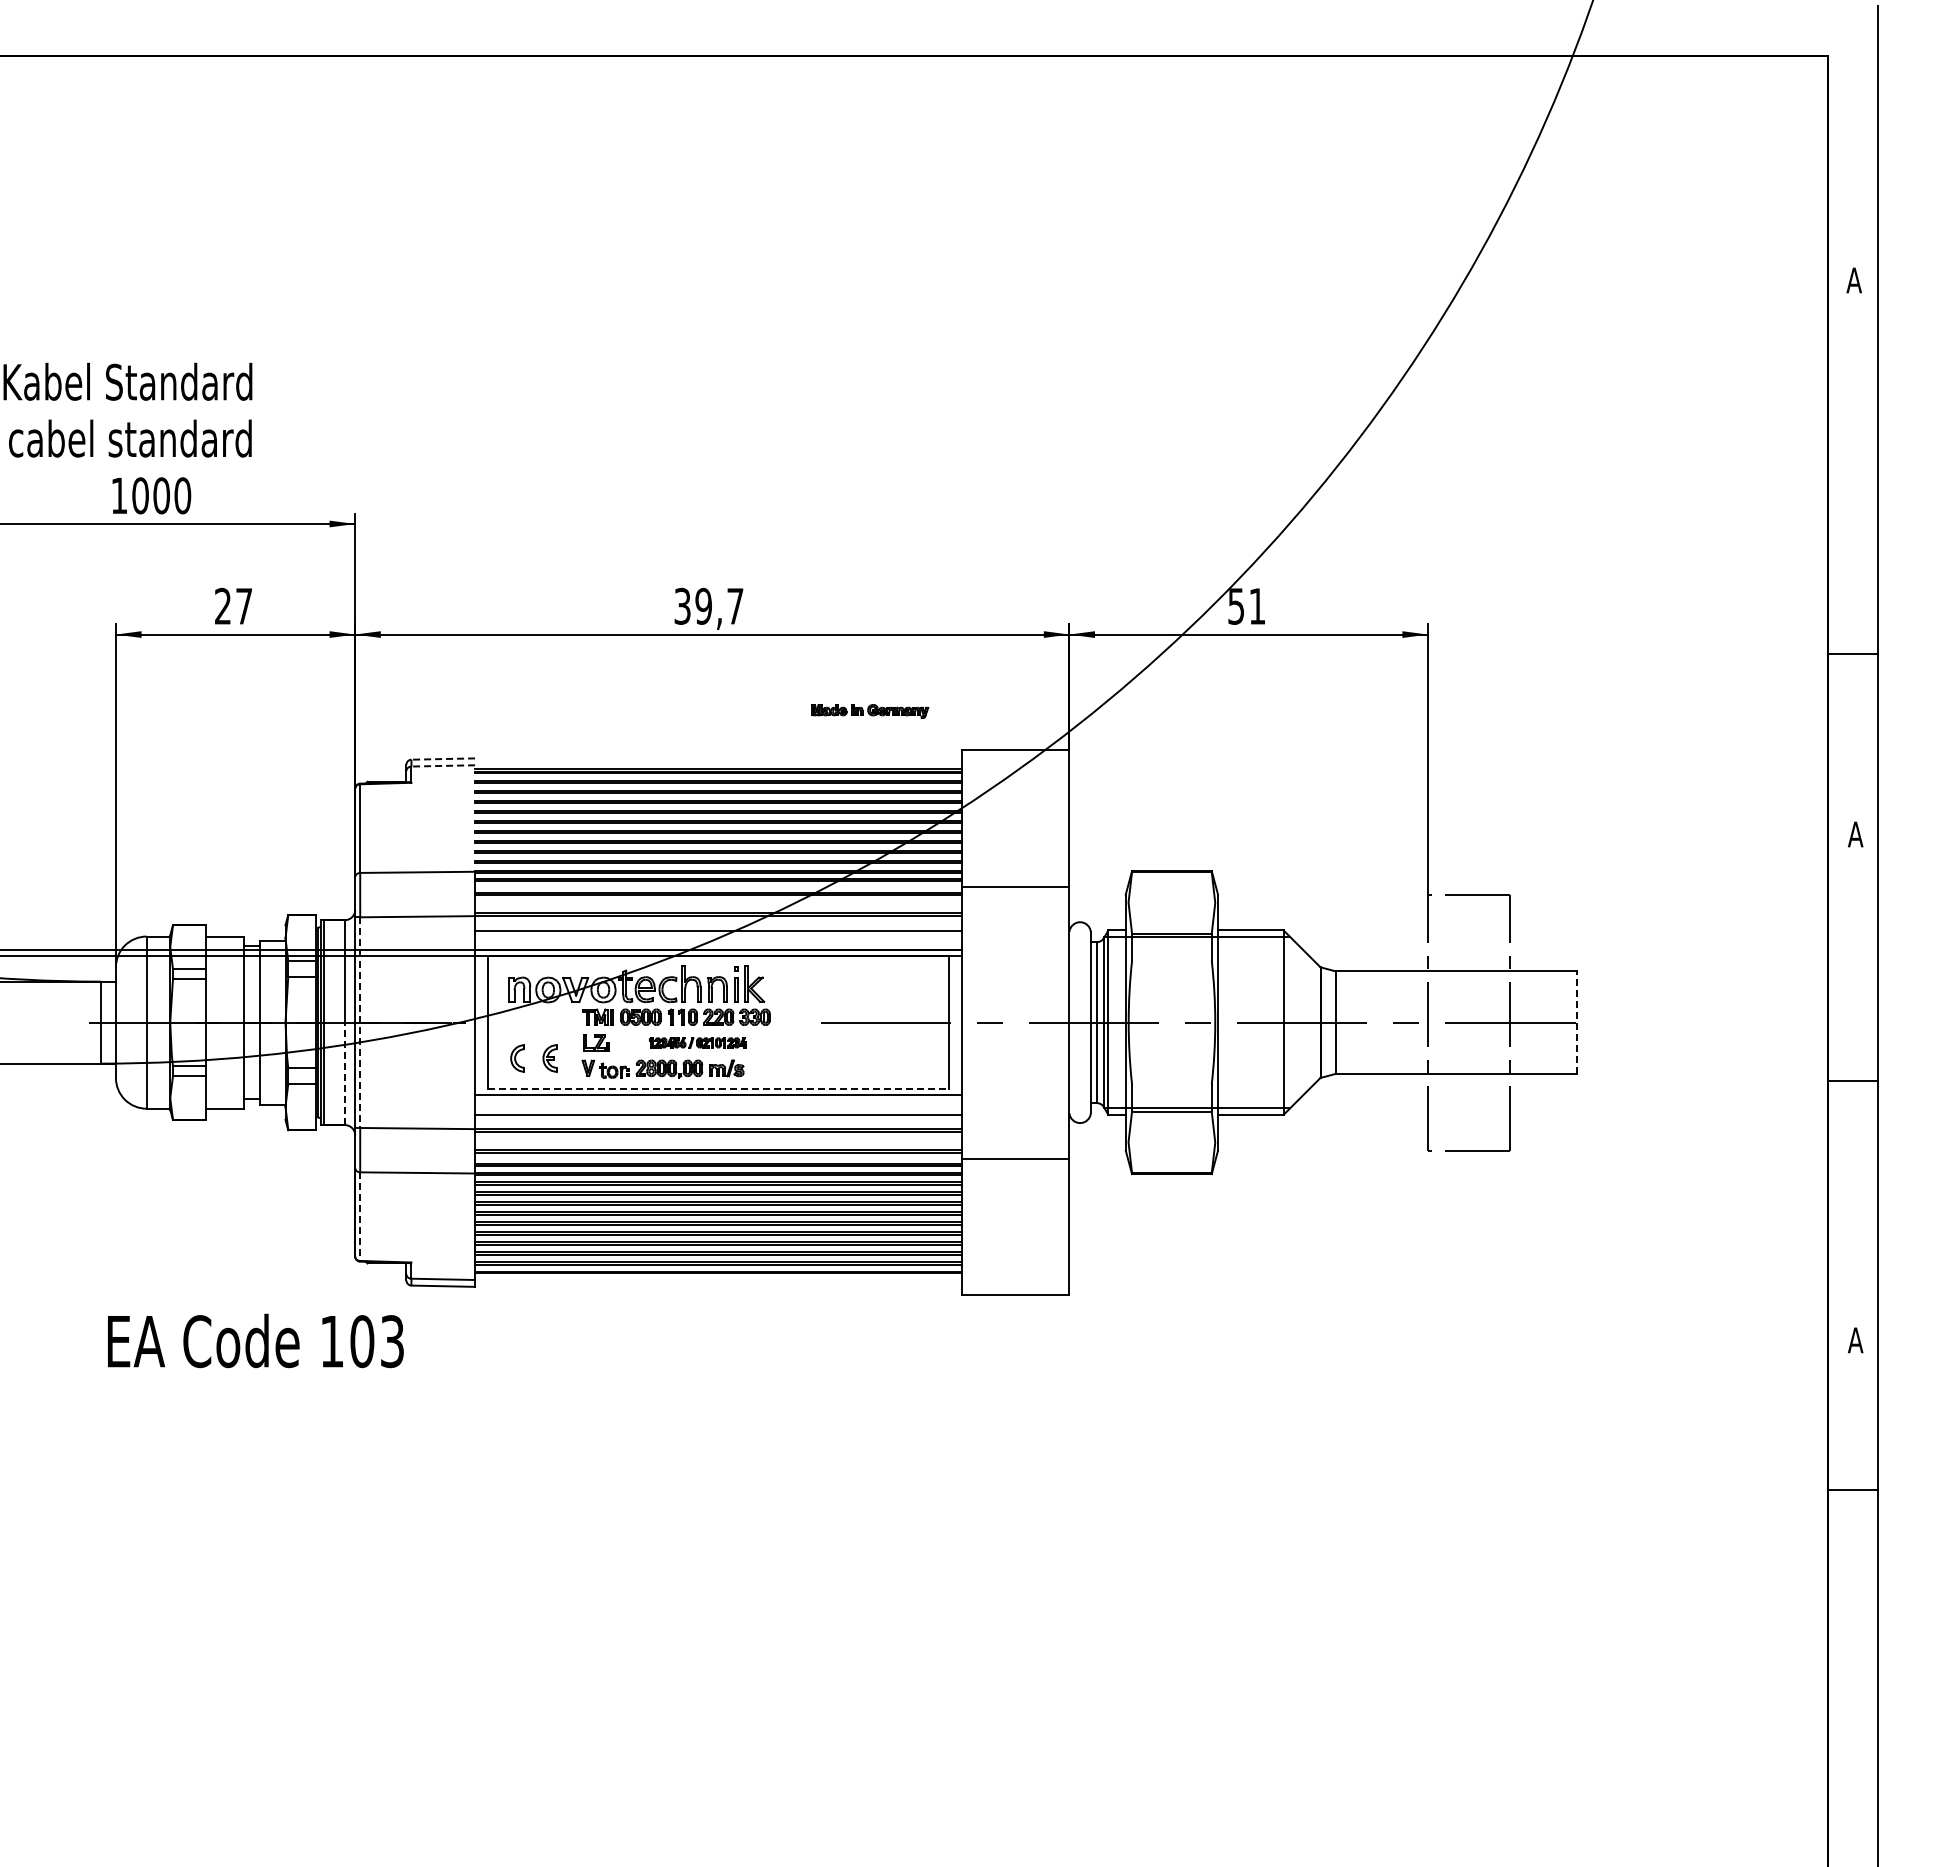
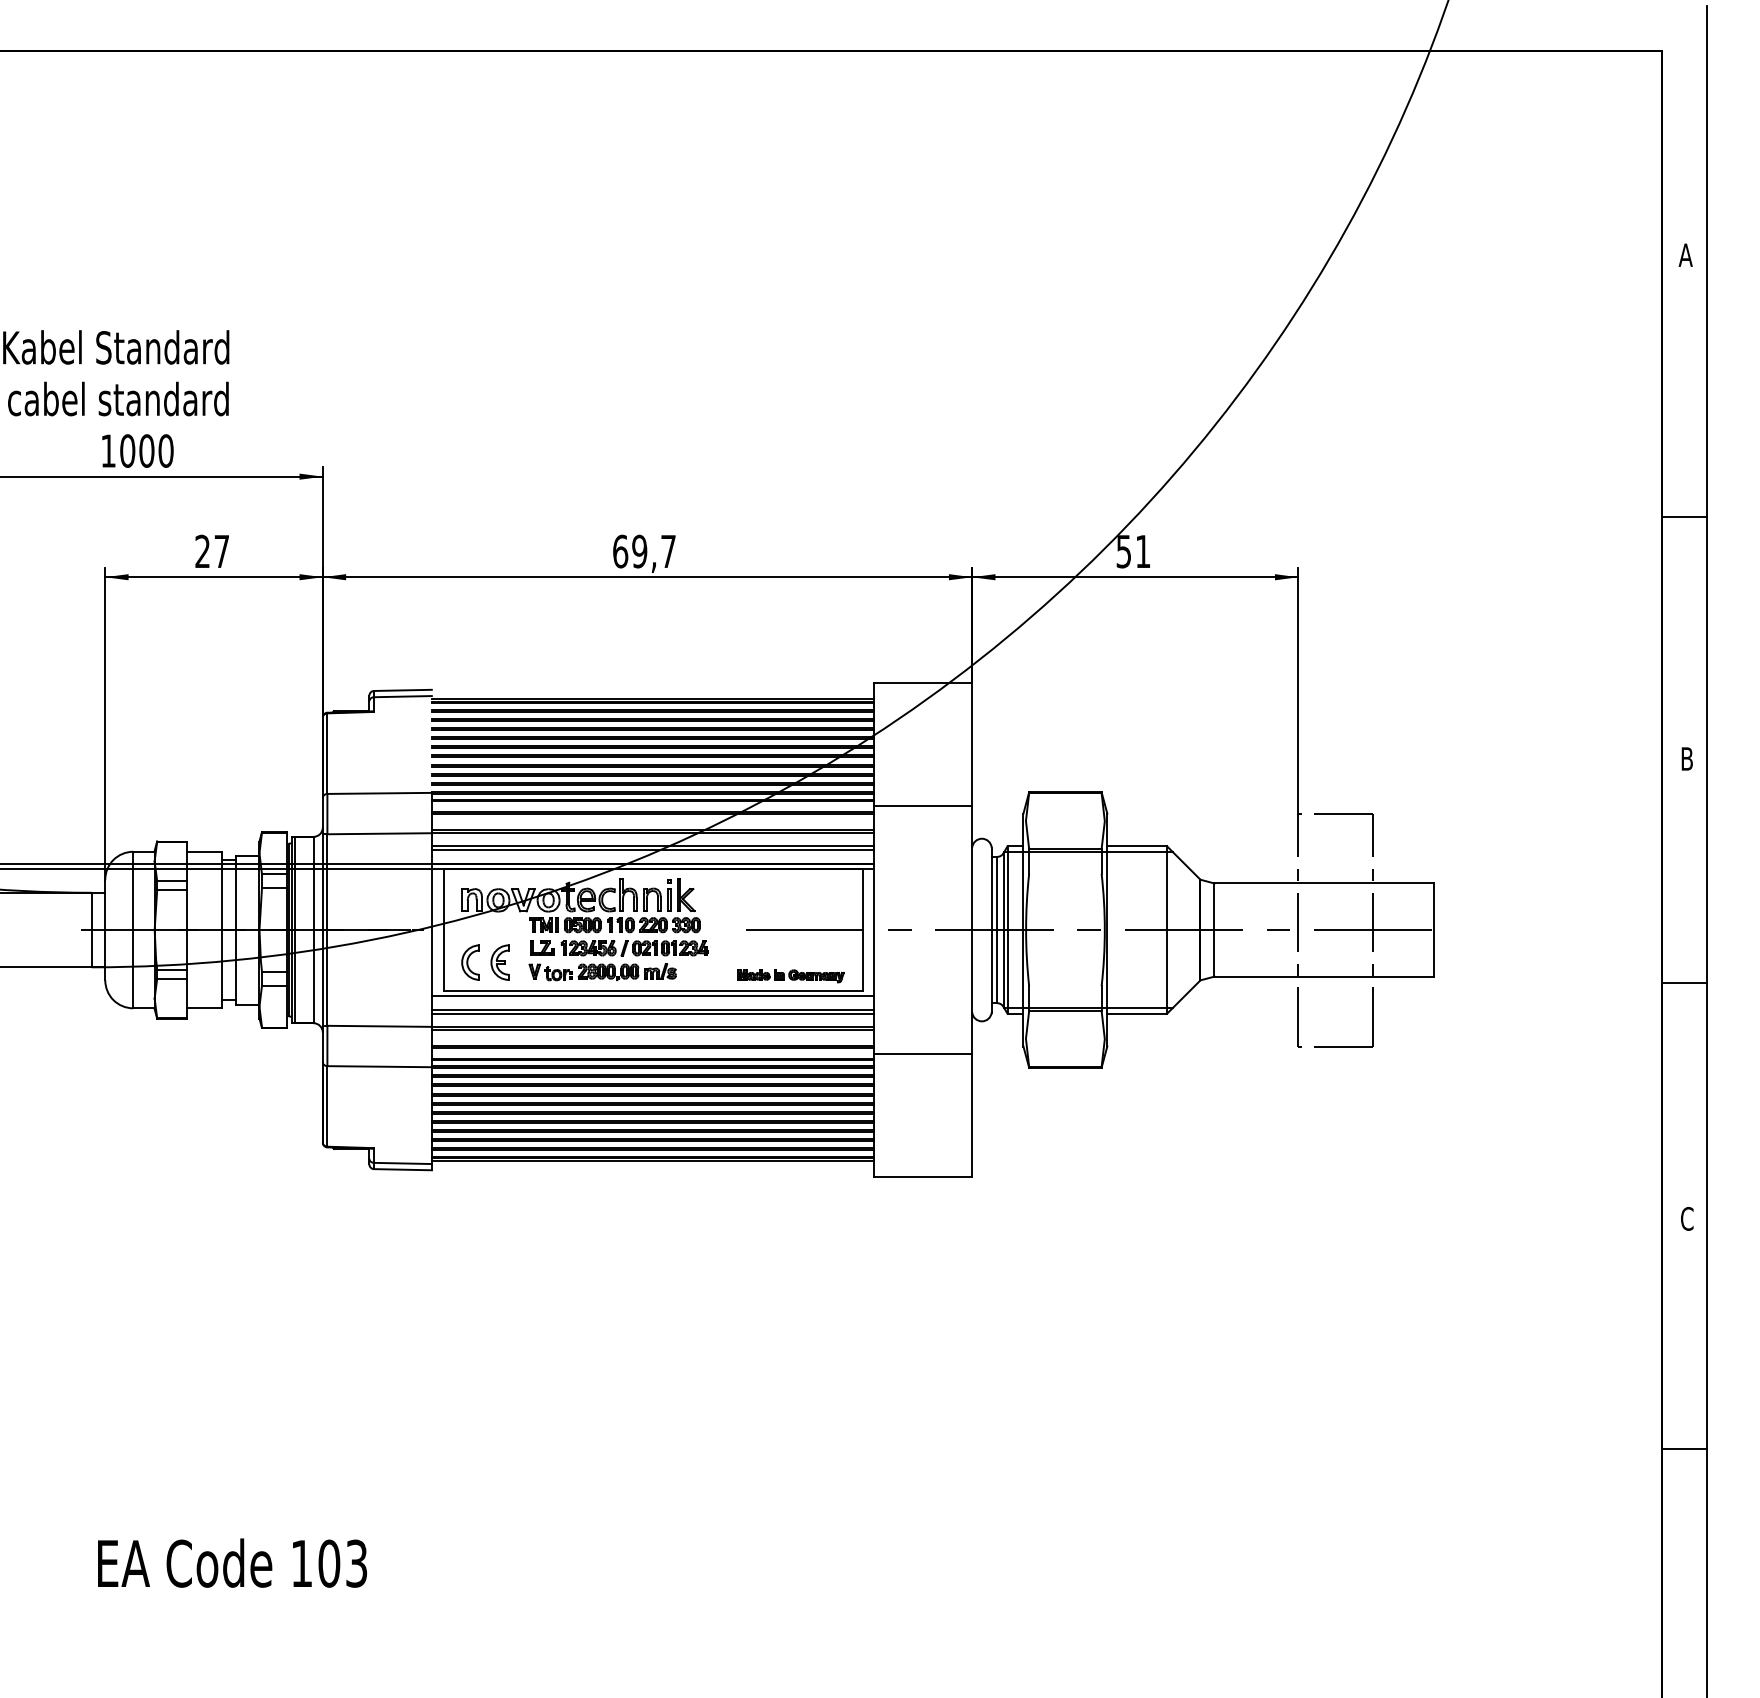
text: (682, 605) -> (620, 550), 39,7 -> 69,7
line: (1852, 654) -> (1684, 517), moved
part: (870, 711) -> (791, 976), moved
line: (443, 759) -> (403, 690), dashed -> solid
line: (443, 765) -> (403, 696), dashed -> solid
text: (1855, 834) -> (1686, 758), A -> B
line: (718, 934) -> (653, 849), added
line: (1577, 1022) -> (1434, 929), dashed -> solid
line: (360, 1023) -> (327, 930), dashed -> solid
part: (697, 1042) -> (634, 948), size x1.67
part: (517, 1058) -> (470, 962), size x1.43
part: (549, 1058) -> (499, 962), size x1.43
line: (344, 1073) -> (313, 976), dashed -> solid
line: (718, 1089) -> (653, 990), dashed -> solid
line: (718, 1110) -> (653, 1009), added
line: (360, 1217) -> (327, 1107), dashed -> solid
line: (718, 1276) -> (653, 1160), added
text: (255, 1340) -> (232, 1562), moved
text: (1855, 1340) -> (1686, 1219), A -> C
line: (1852, 1490) -> (1684, 1449), moved

